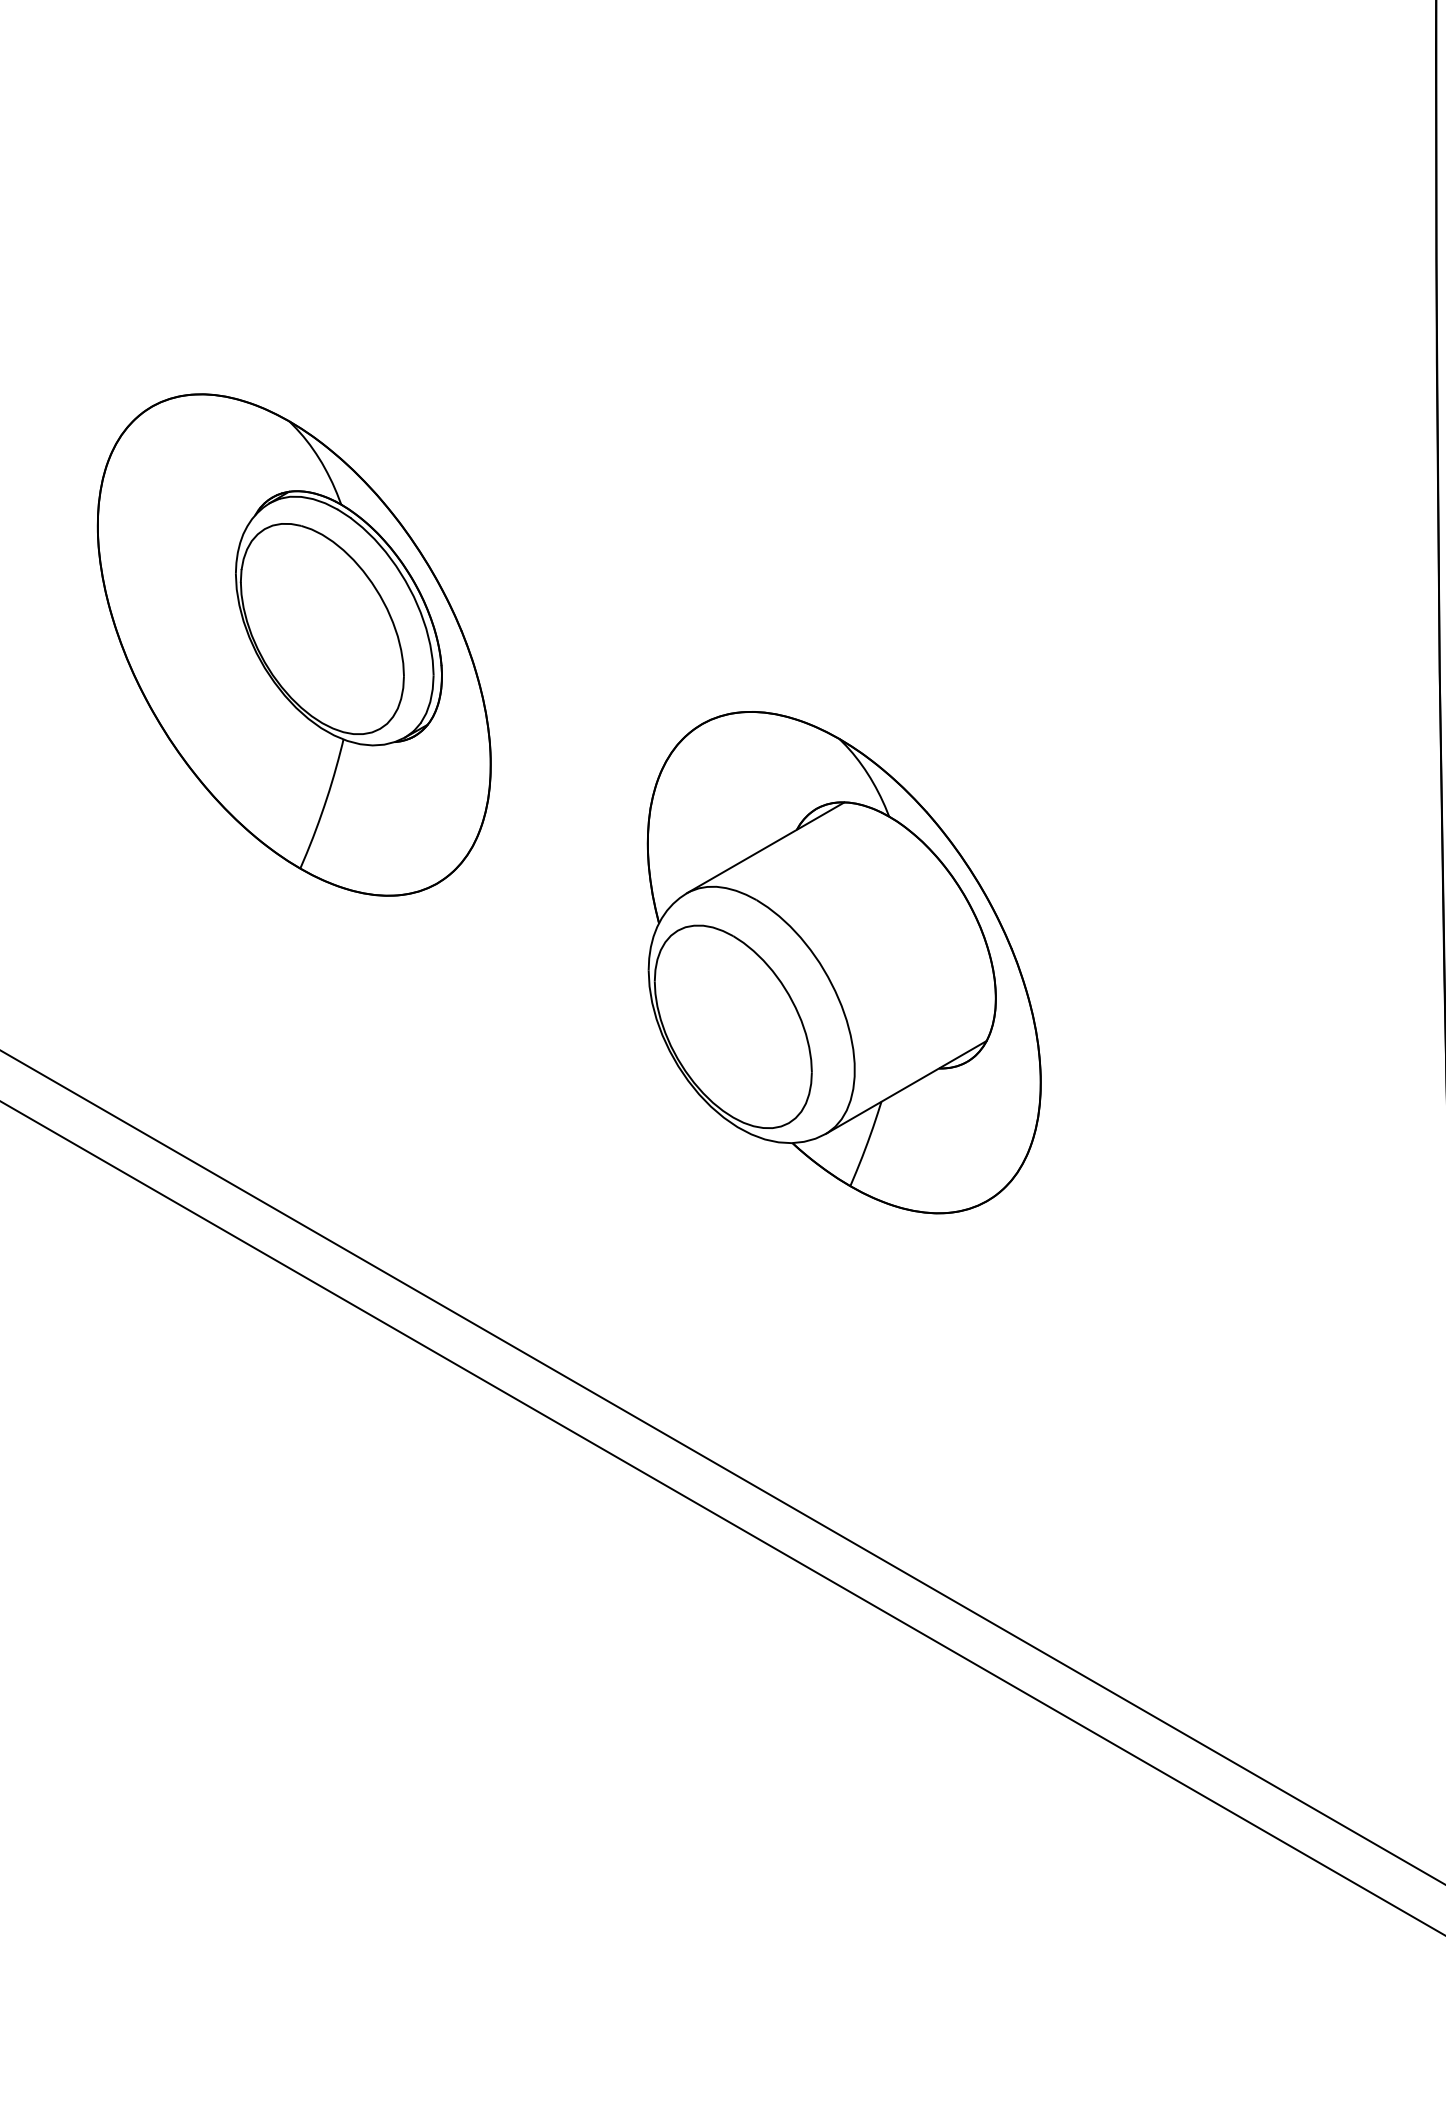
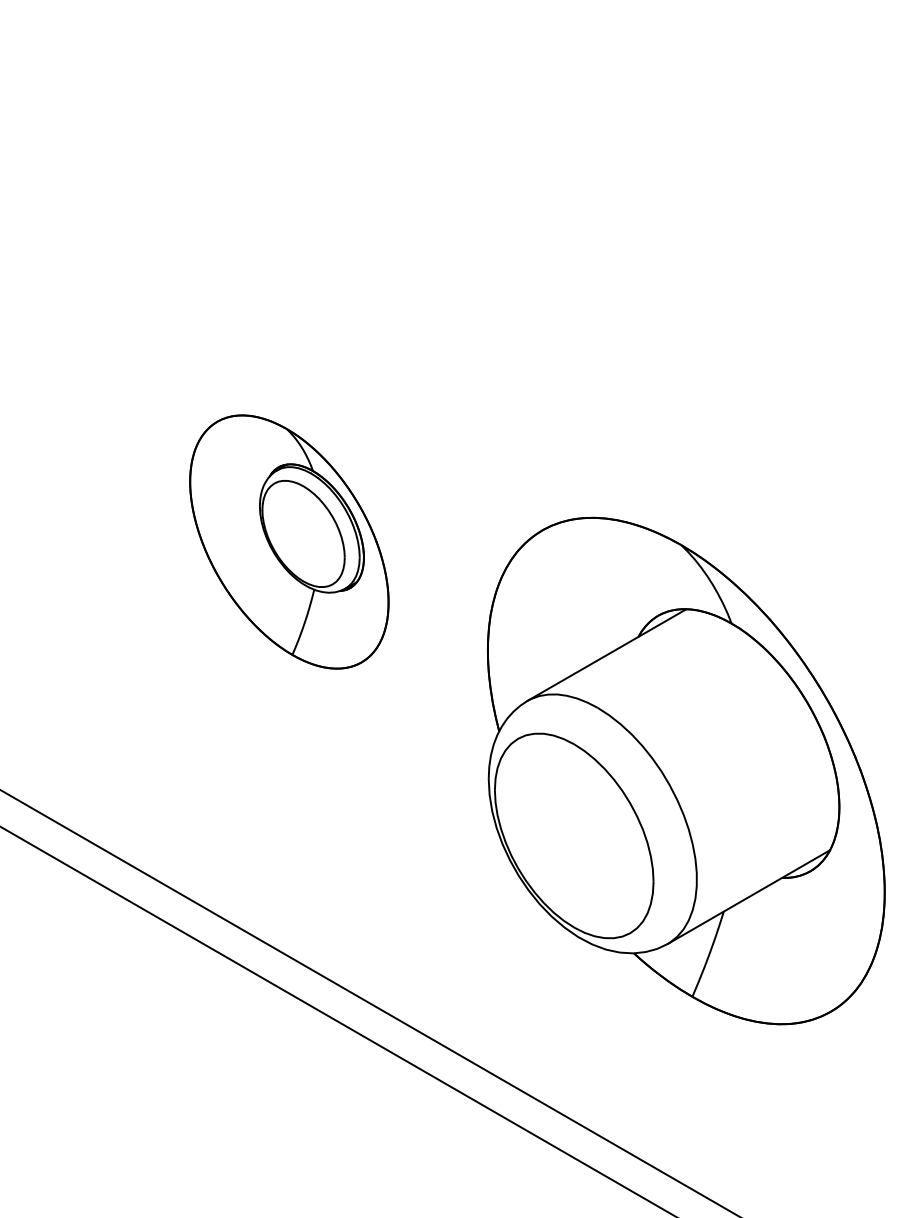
part: (293, 644) -> (288, 541), size x0.7
part: (843, 962) -> (685, 771), size x1.4

